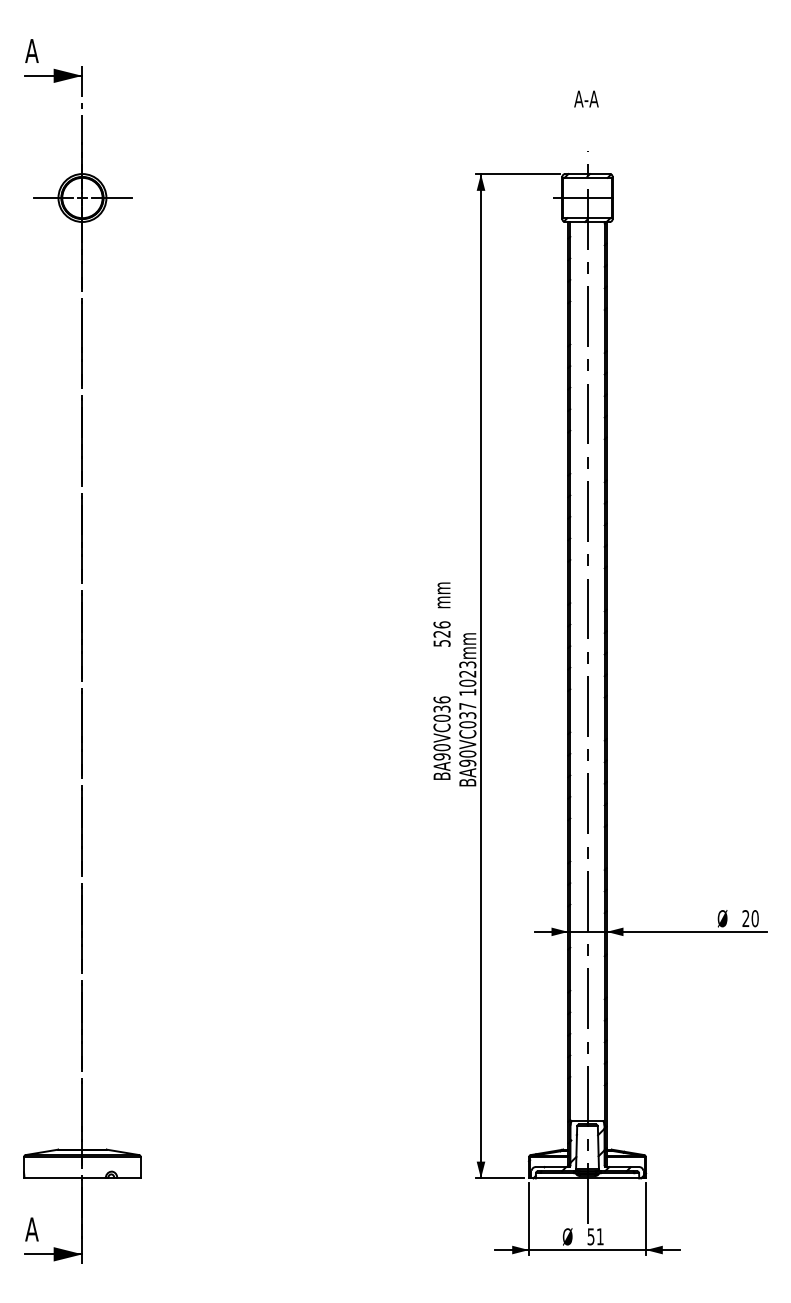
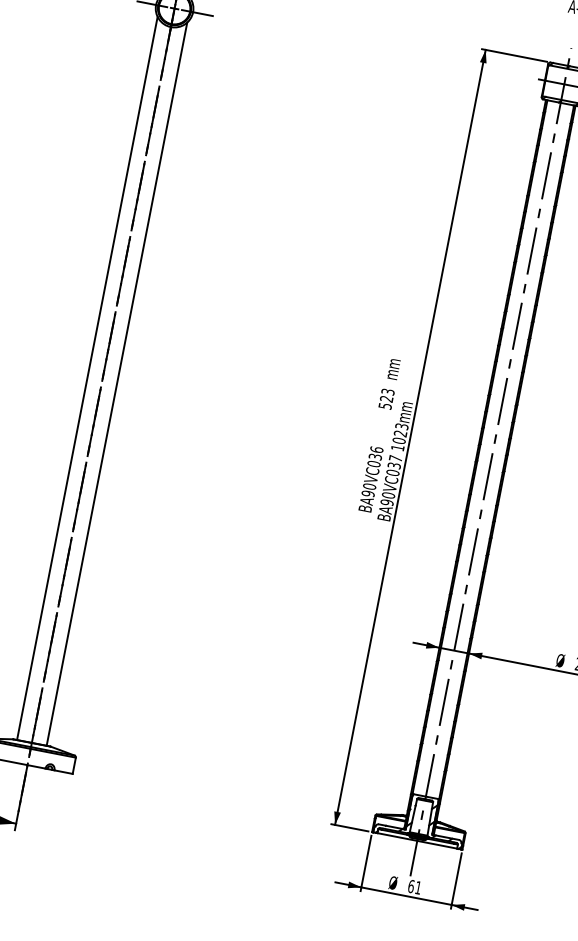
text: (441, 624) -> (387, 391), 526 -> 523
line: (63, 680) -> (87, 378), added
line: (101, 680) -> (116, 383), added
text: (590, 1236) -> (410, 886), 51 -> 61

